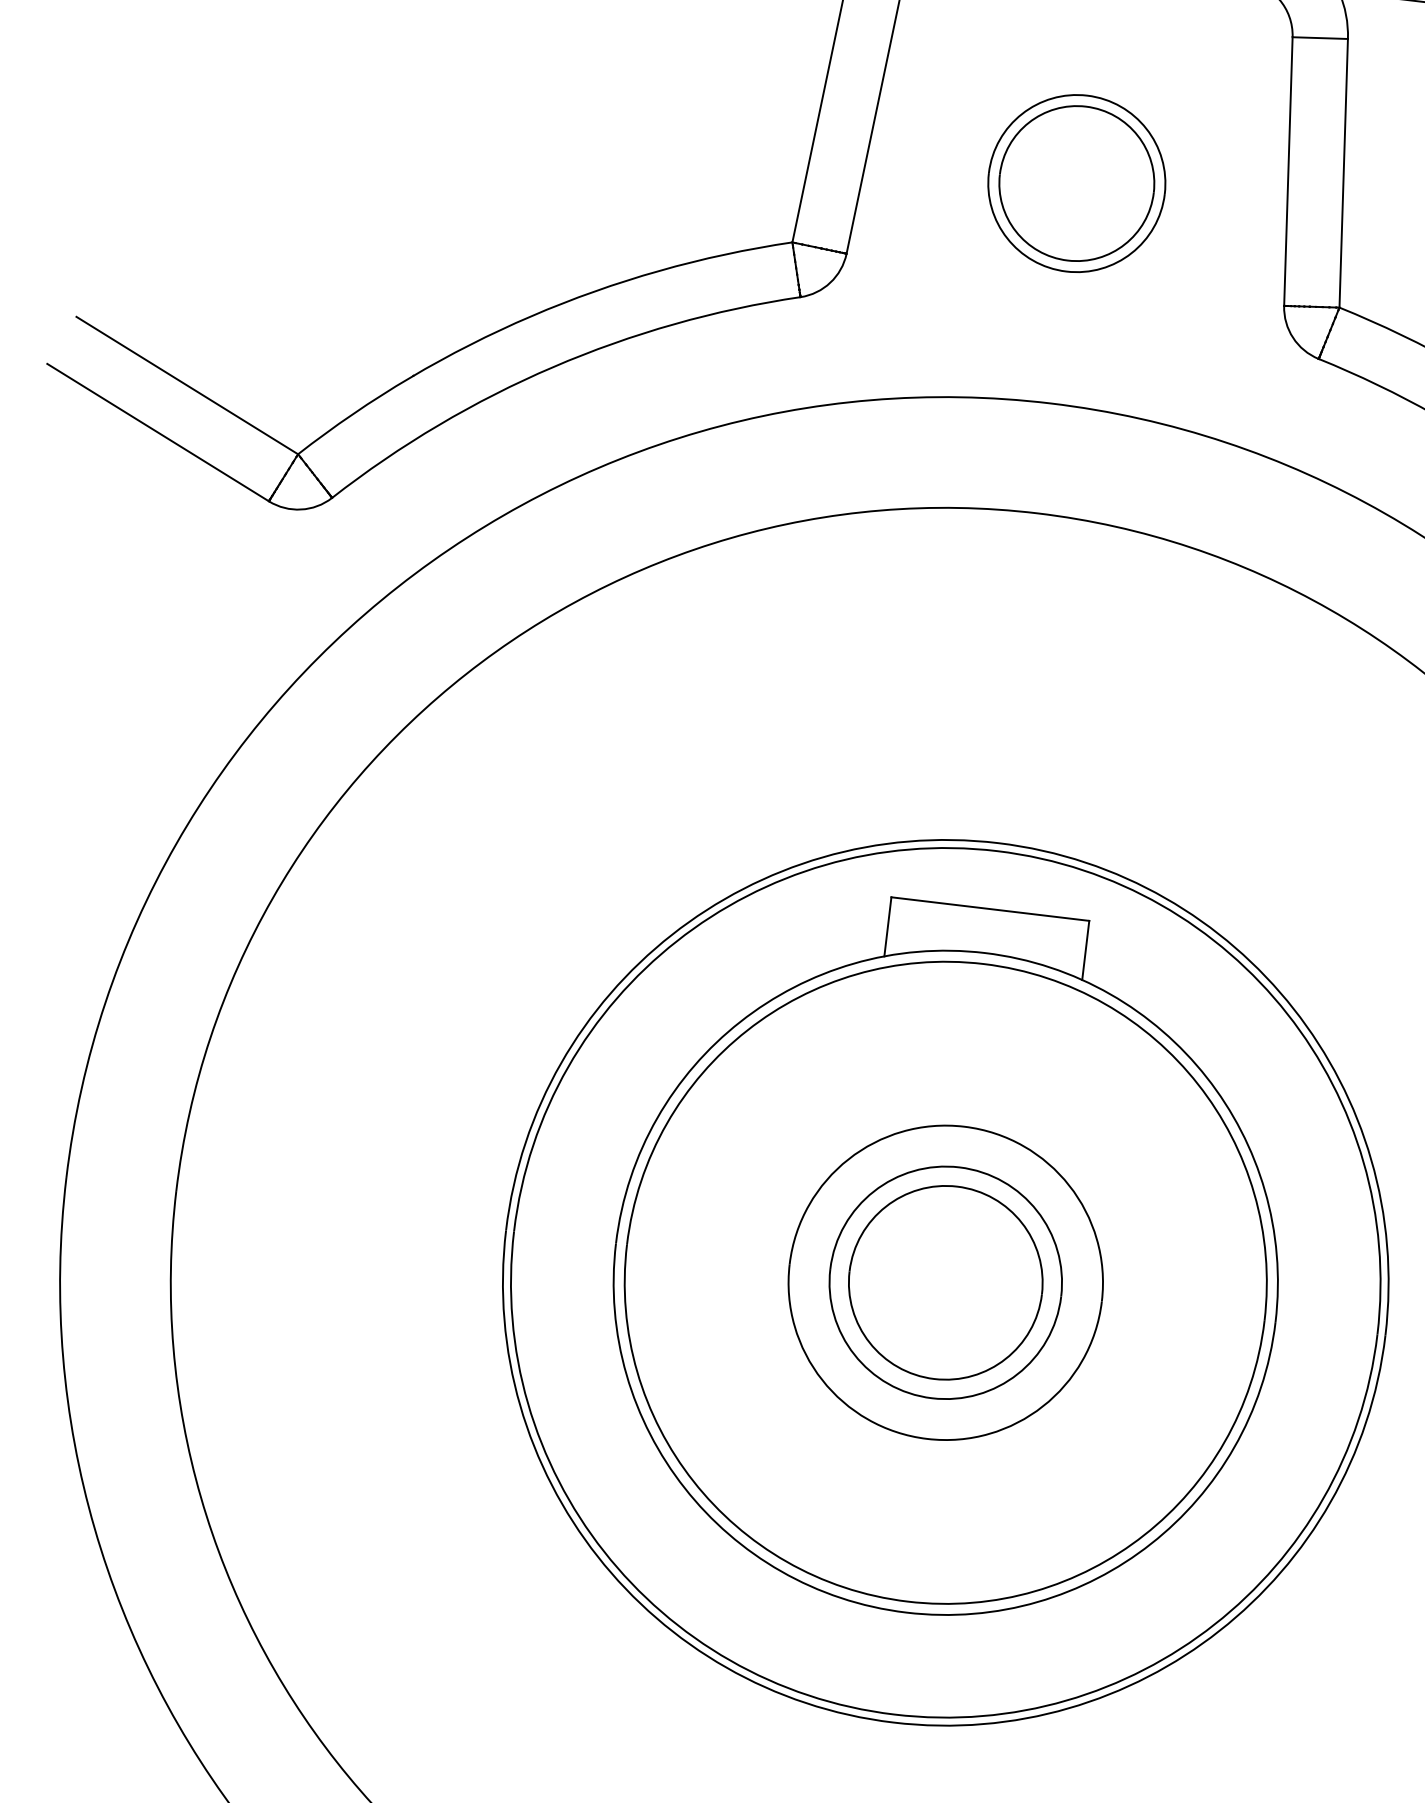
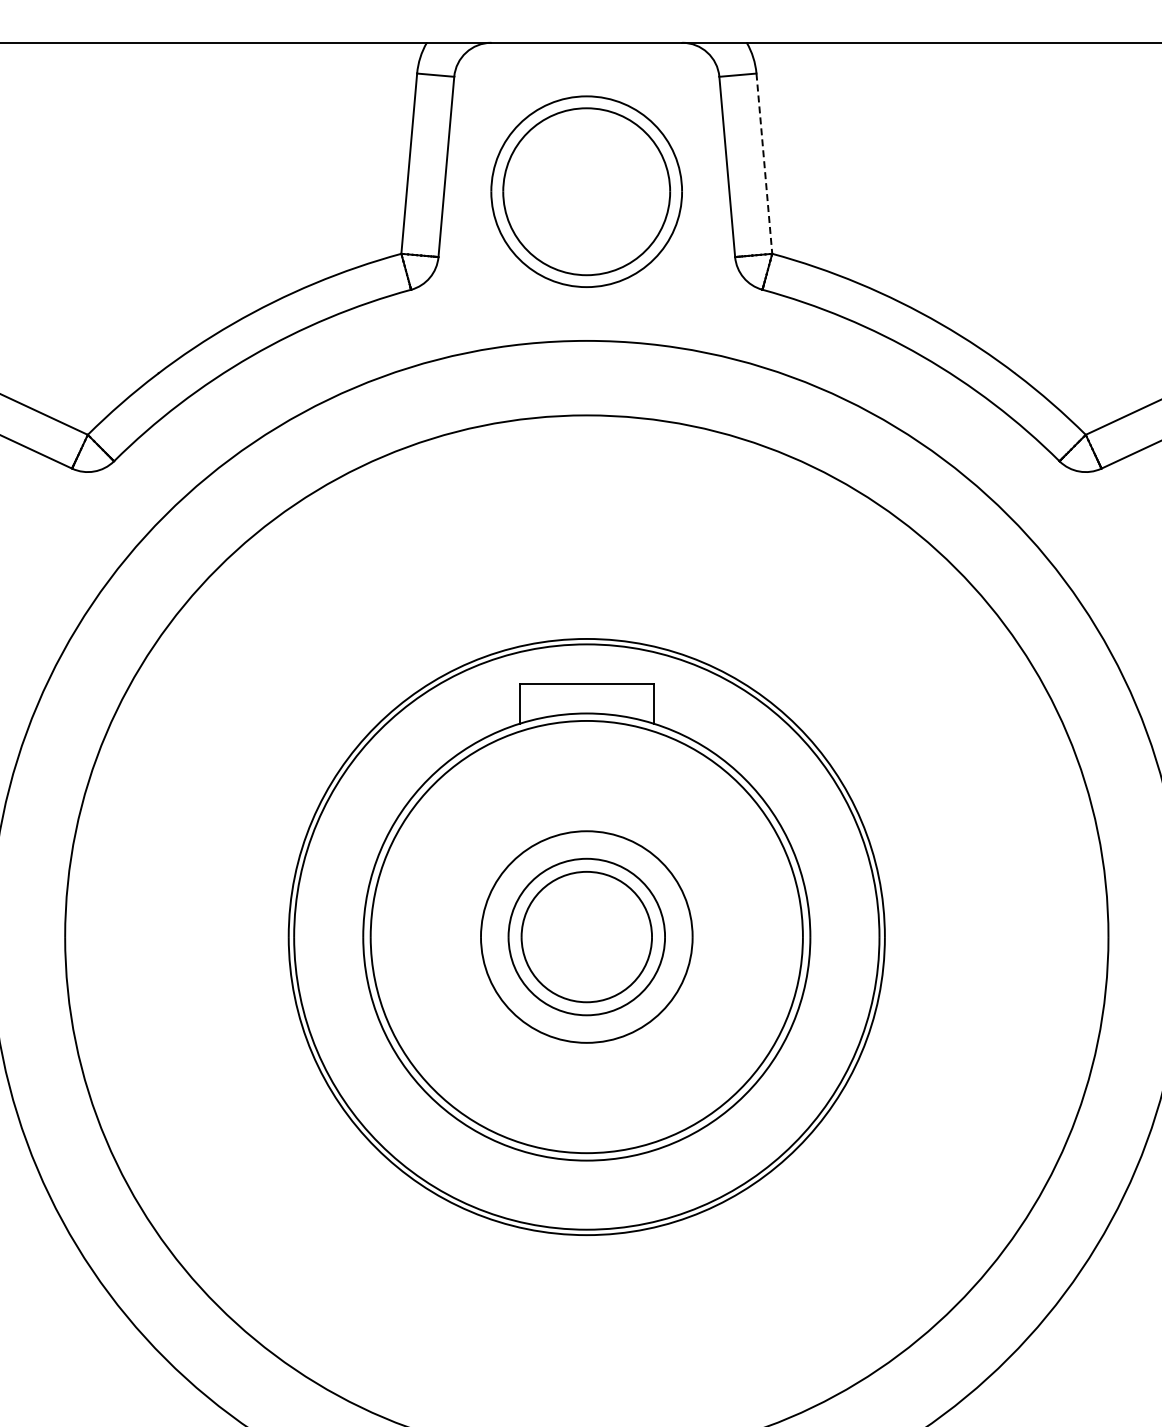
line: (1343, 174) -> (764, 164), solid -> dashed
part: (1076, 183) -> (586, 191), size x1.6

